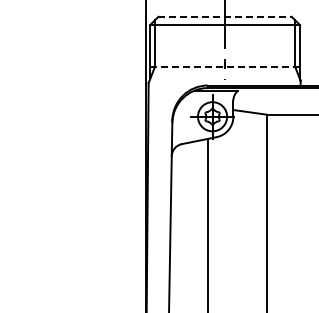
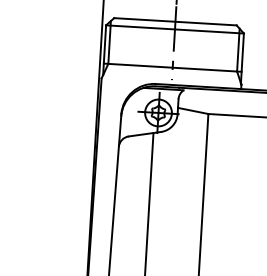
line: (225, 16) -> (175, 21), dashed -> solid
line: (225, 66) -> (173, 67), dashed -> solid

